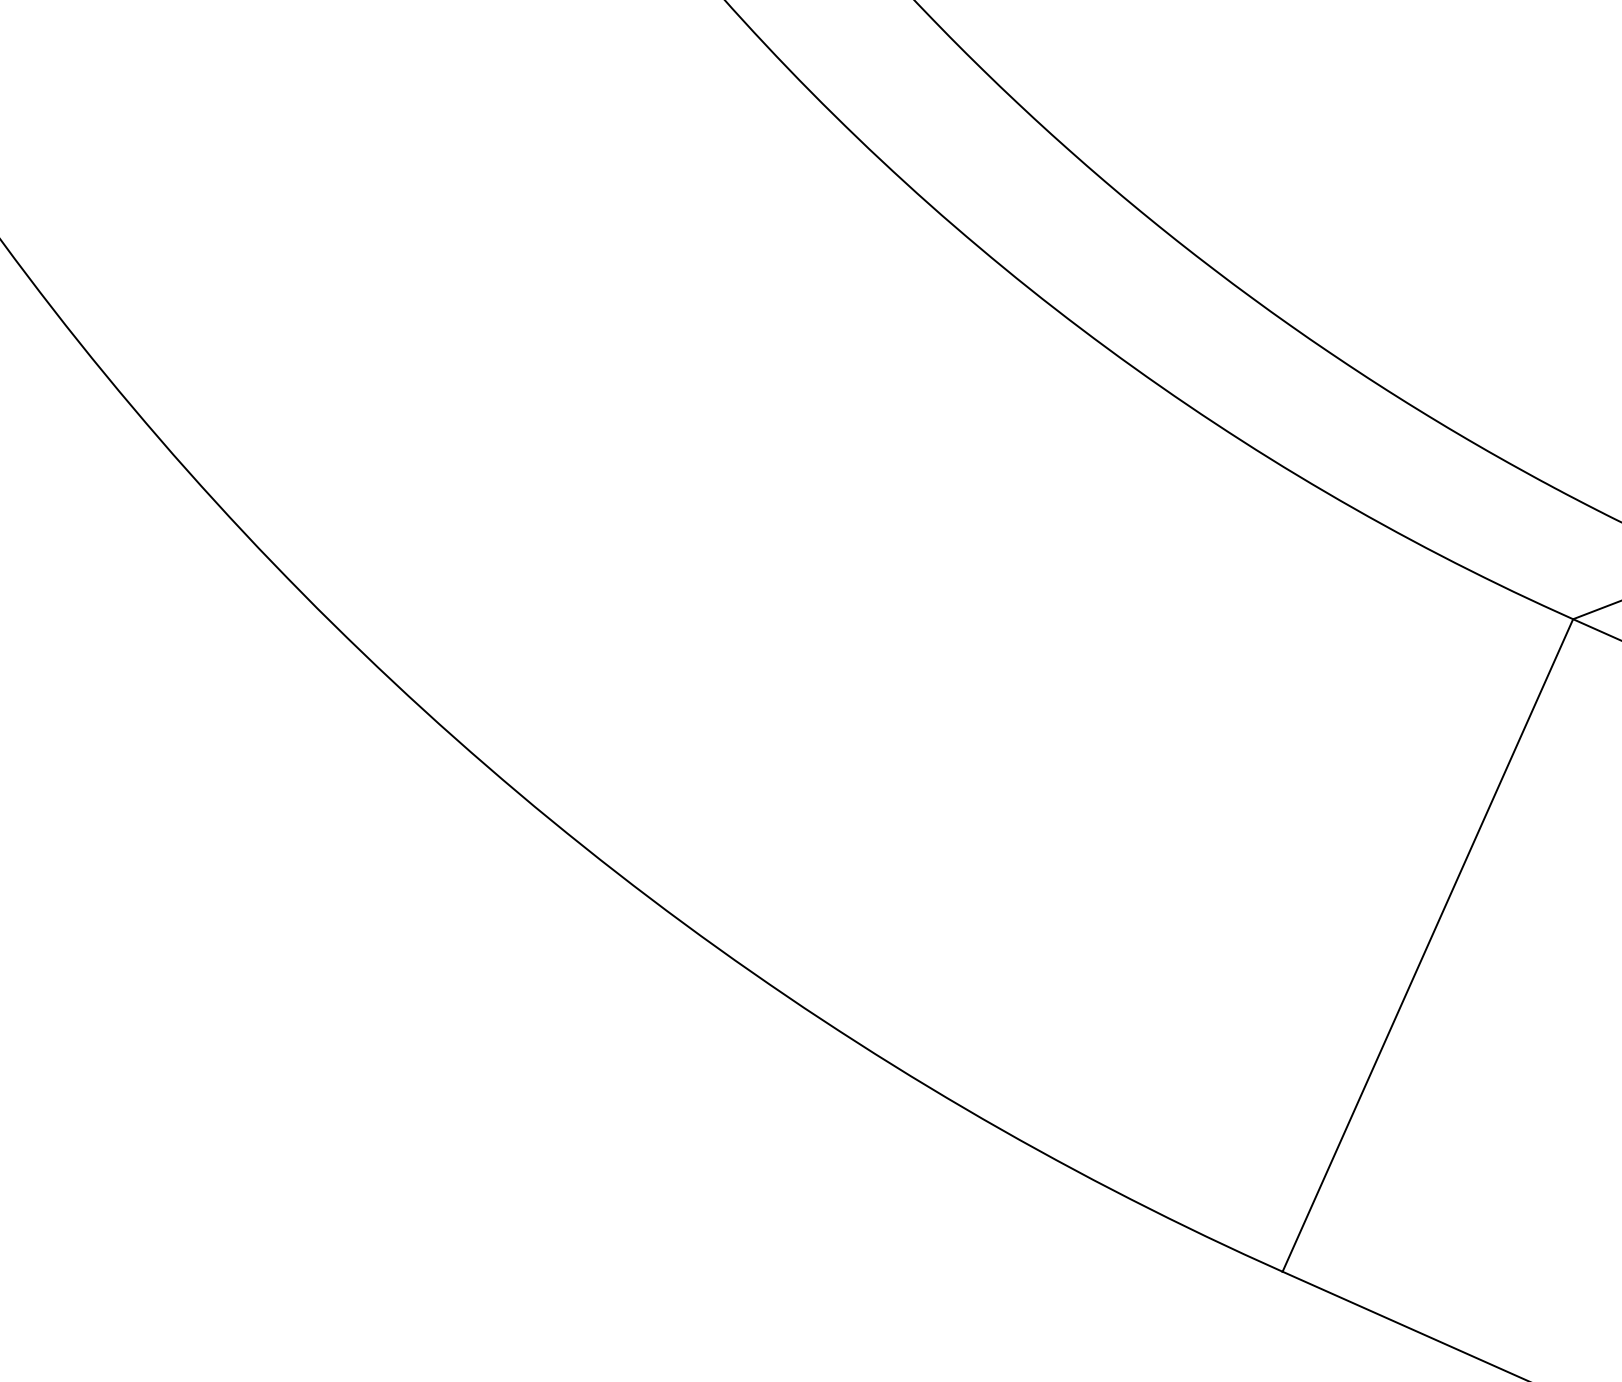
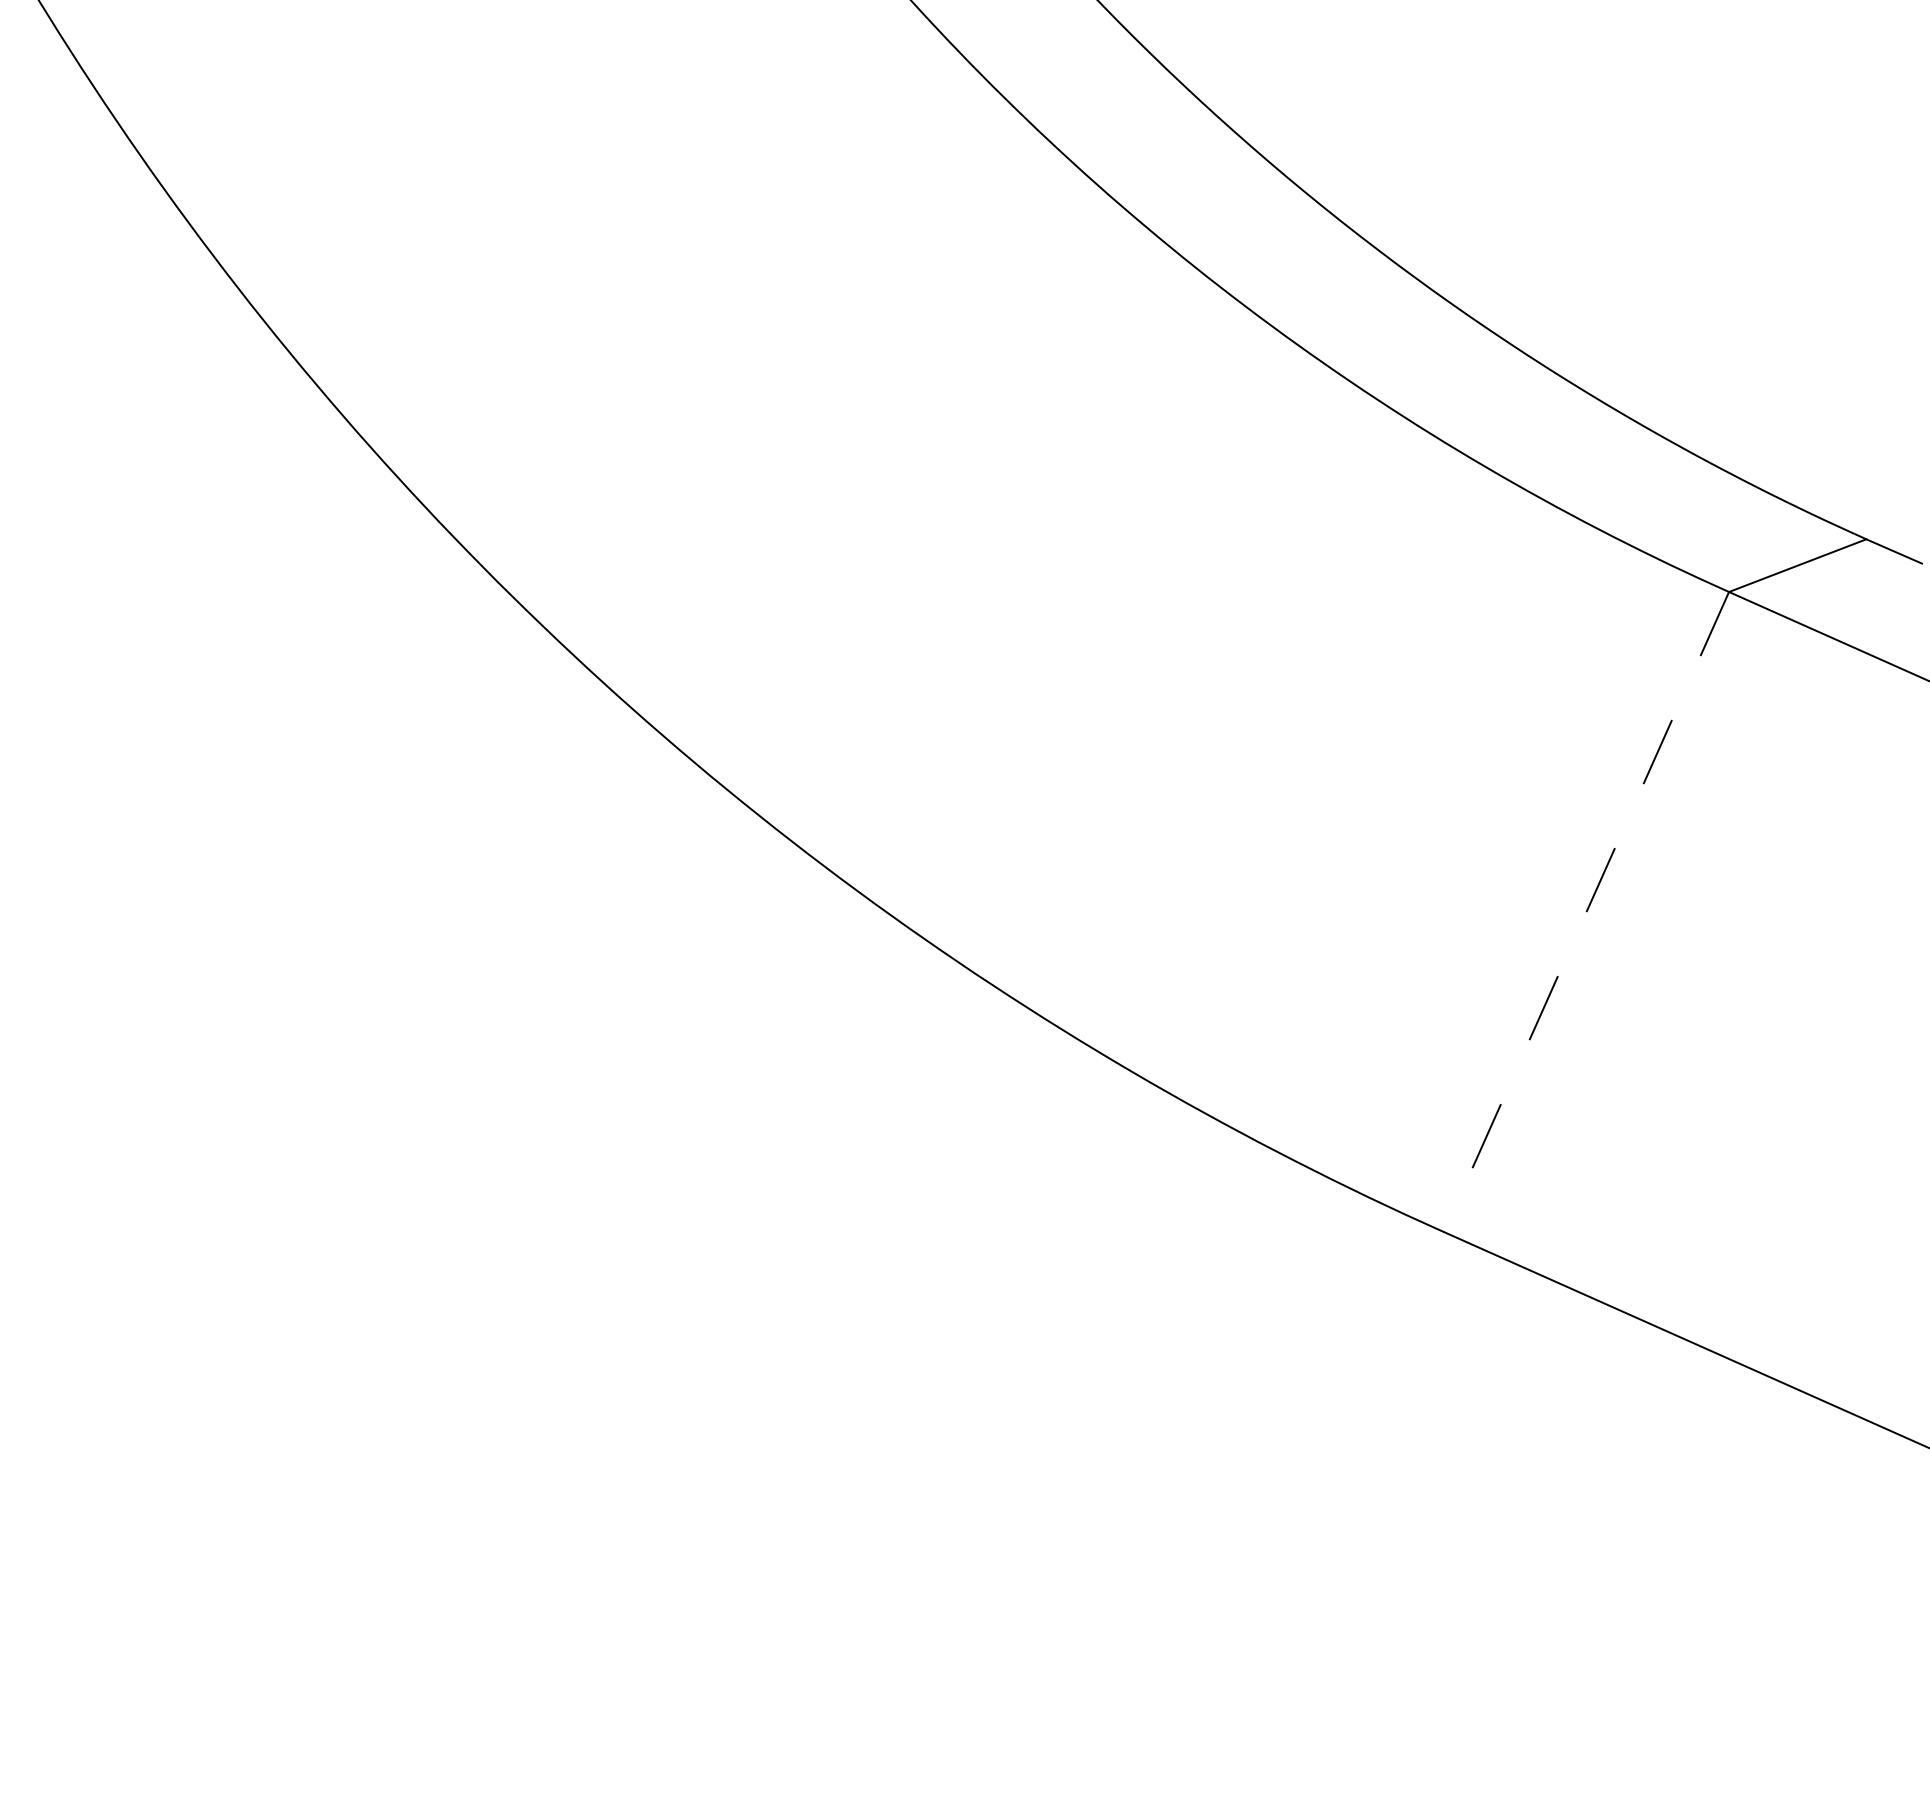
line: (1427, 945) -> (1586, 912), solid -> dashed

